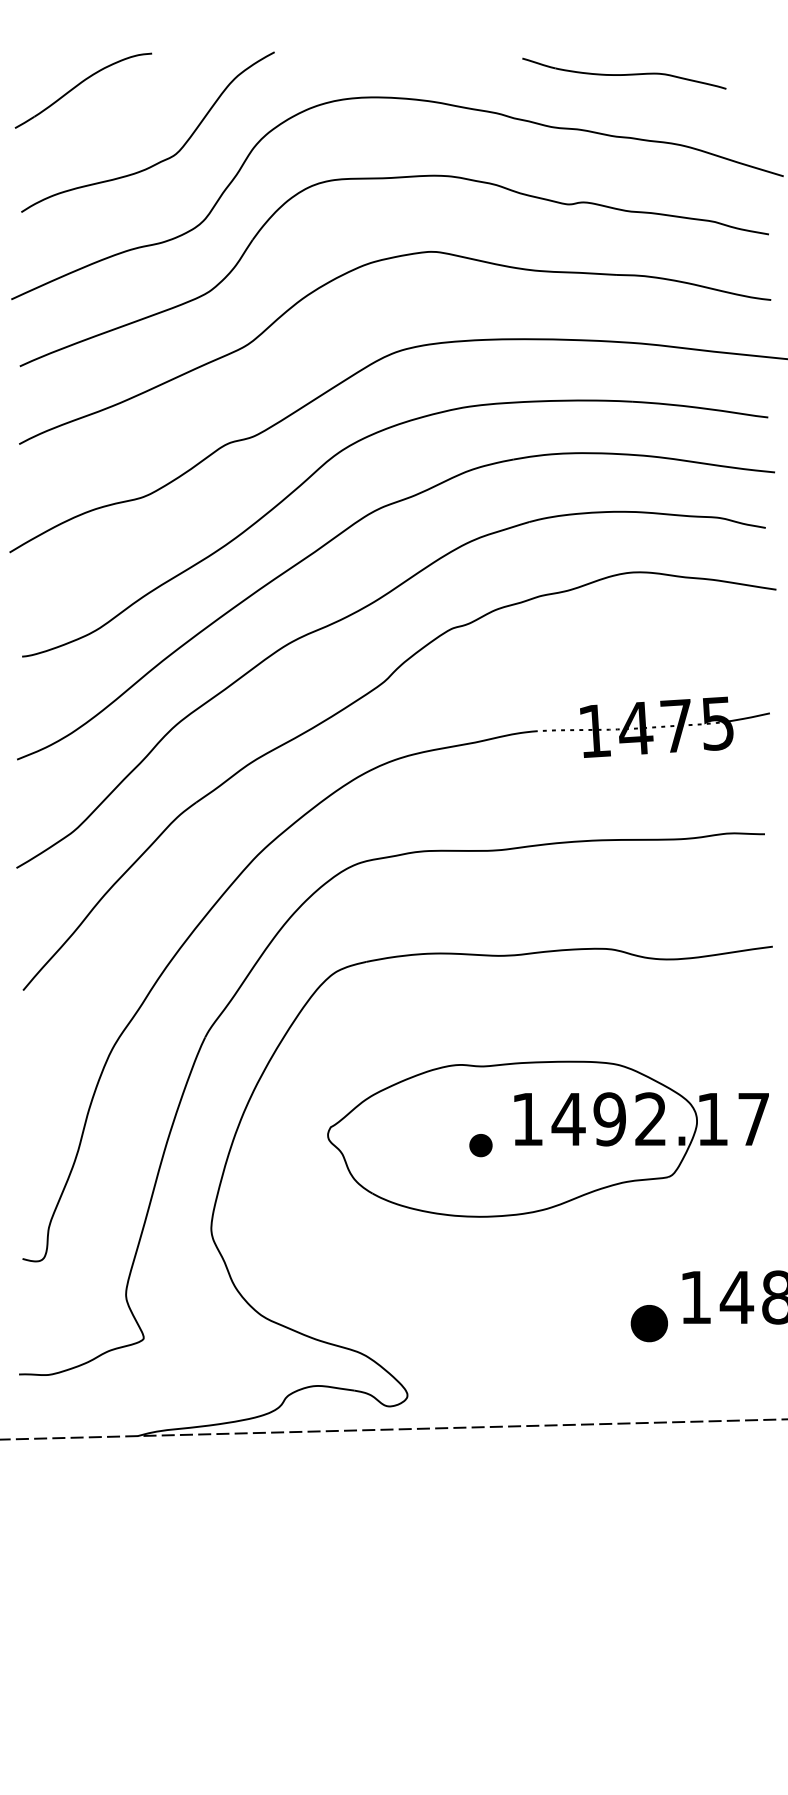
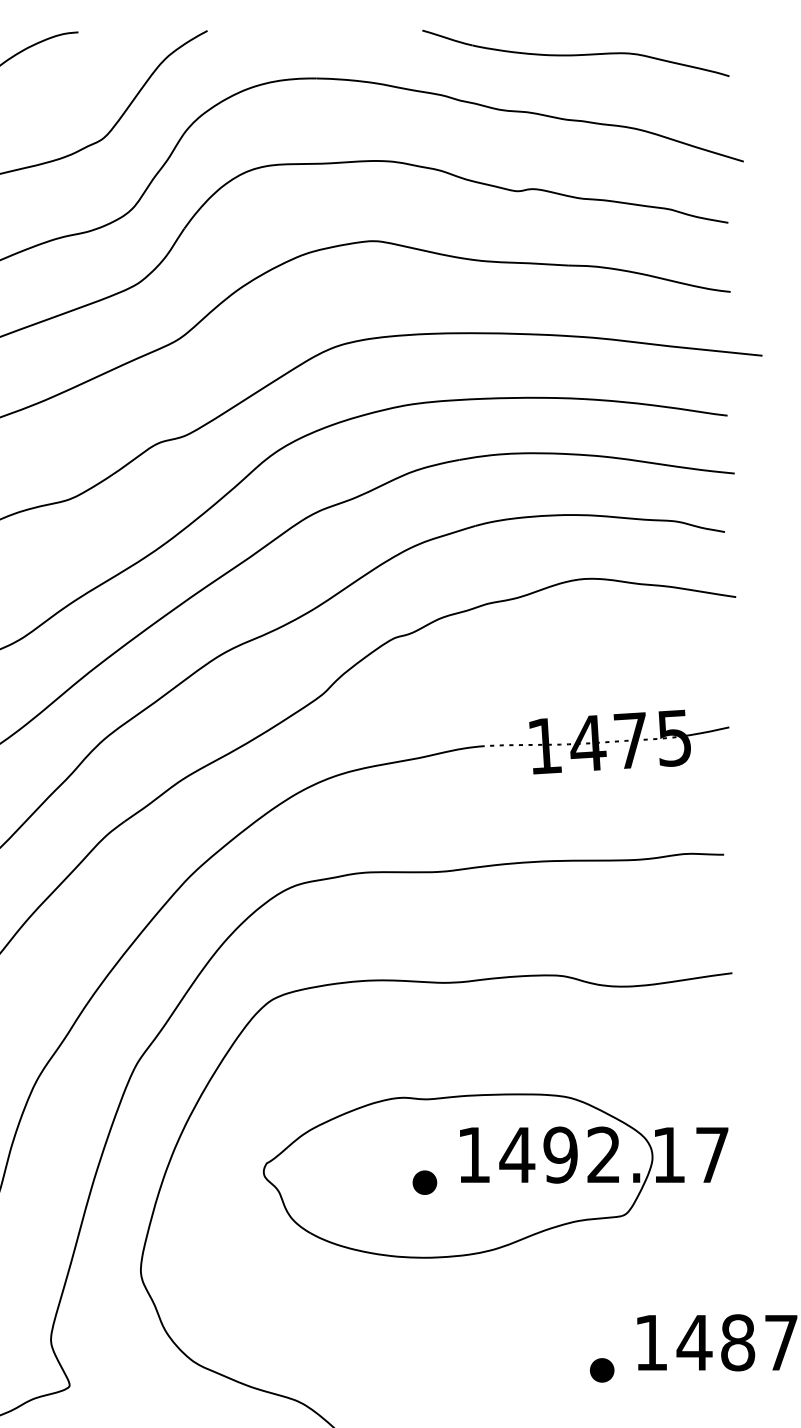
part: (624, 73) -> (576, 53), size x1.43
part: (648, 1323) -> (601, 1370), size x0.62

